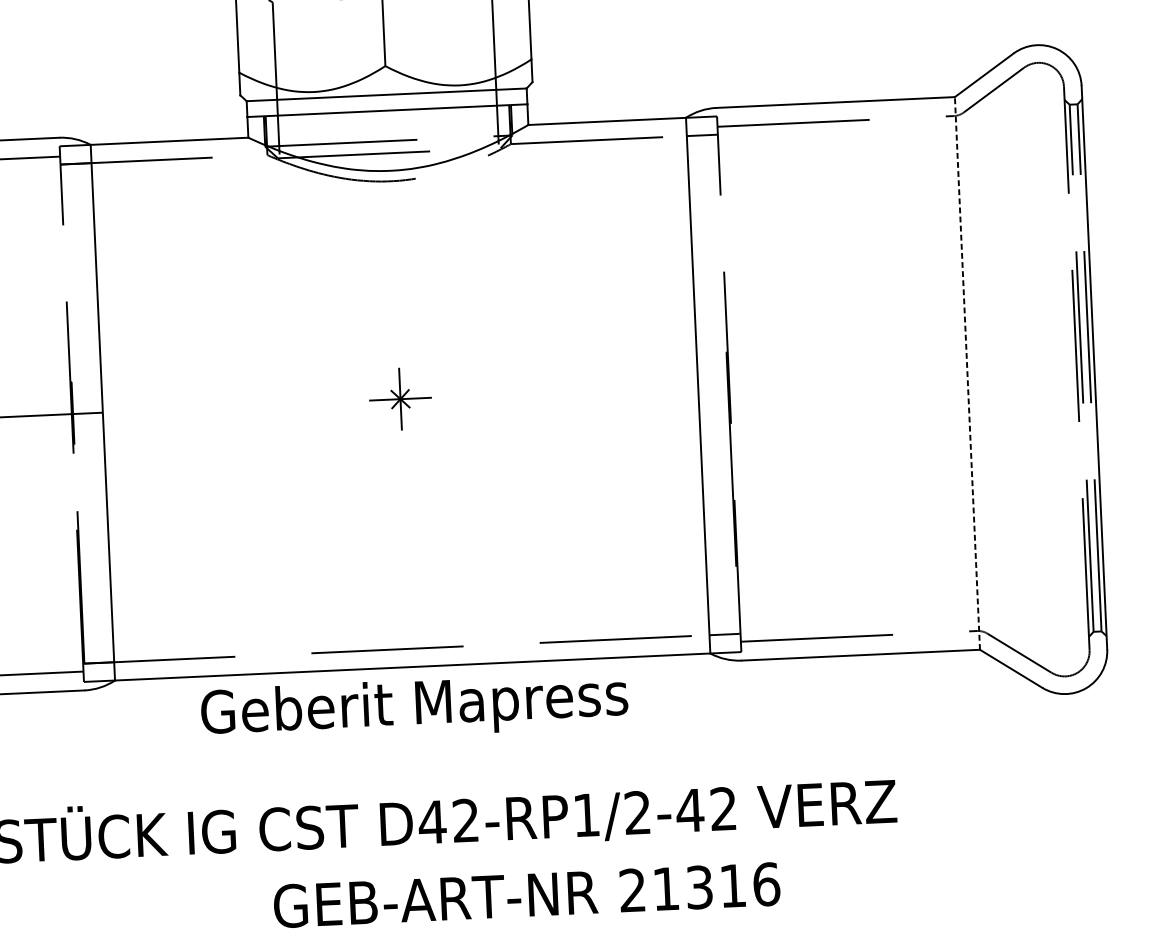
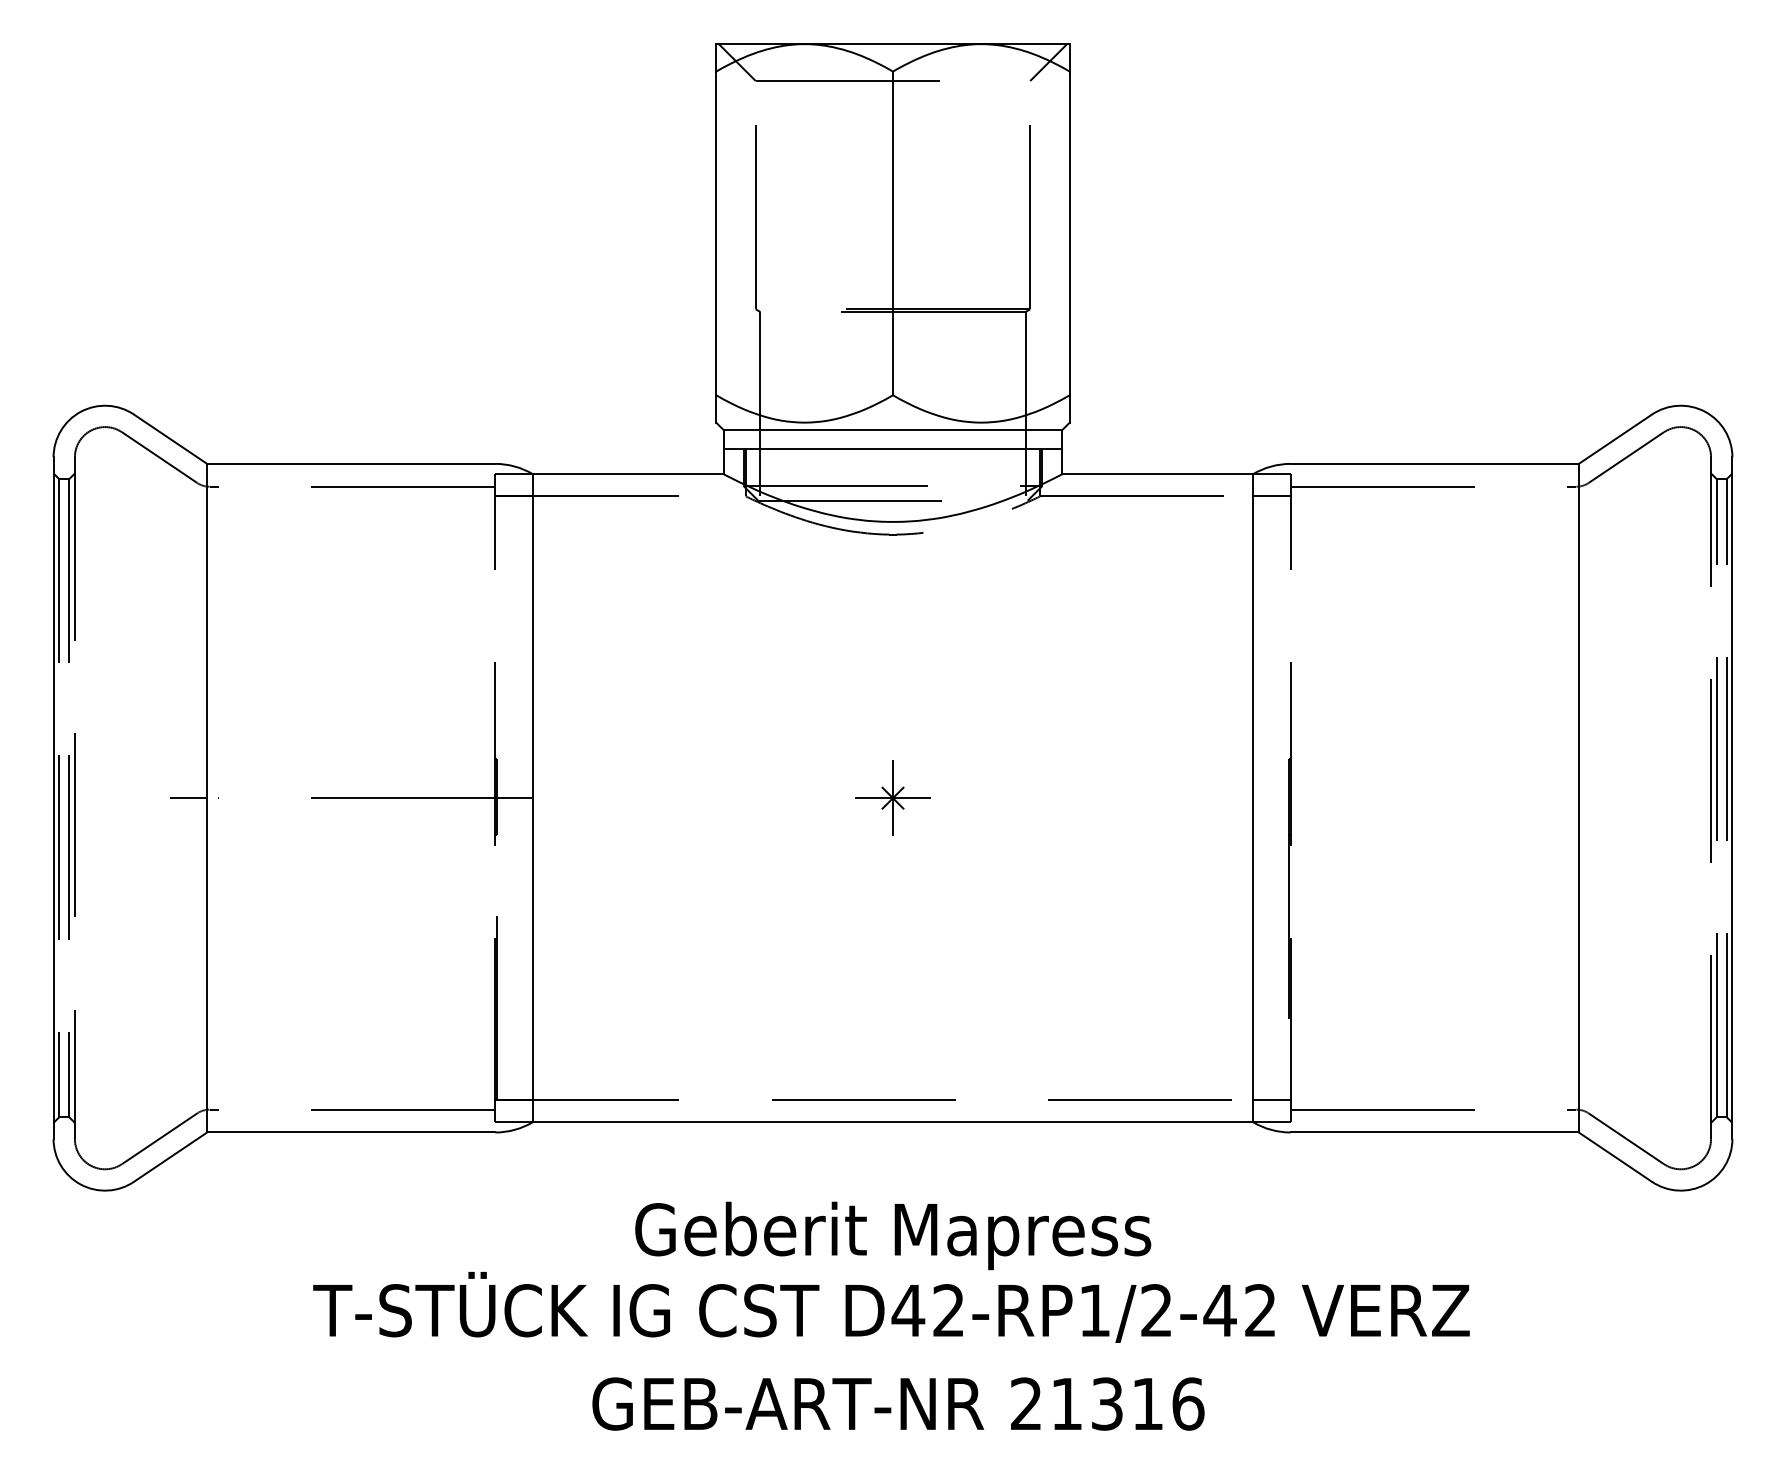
line: (967, 372) -> (1578, 797), dashed -> solid
text: (414, 707) -> (893, 1235), moved
text: (526, 894) -> (898, 1403), moved

